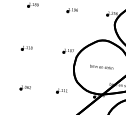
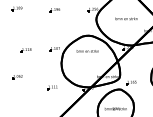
part: (26, 48) -> (25, 50), moved
text: (101, 67) -> (87, 51), moved
part: (25, 88) -> (17, 77), moved

